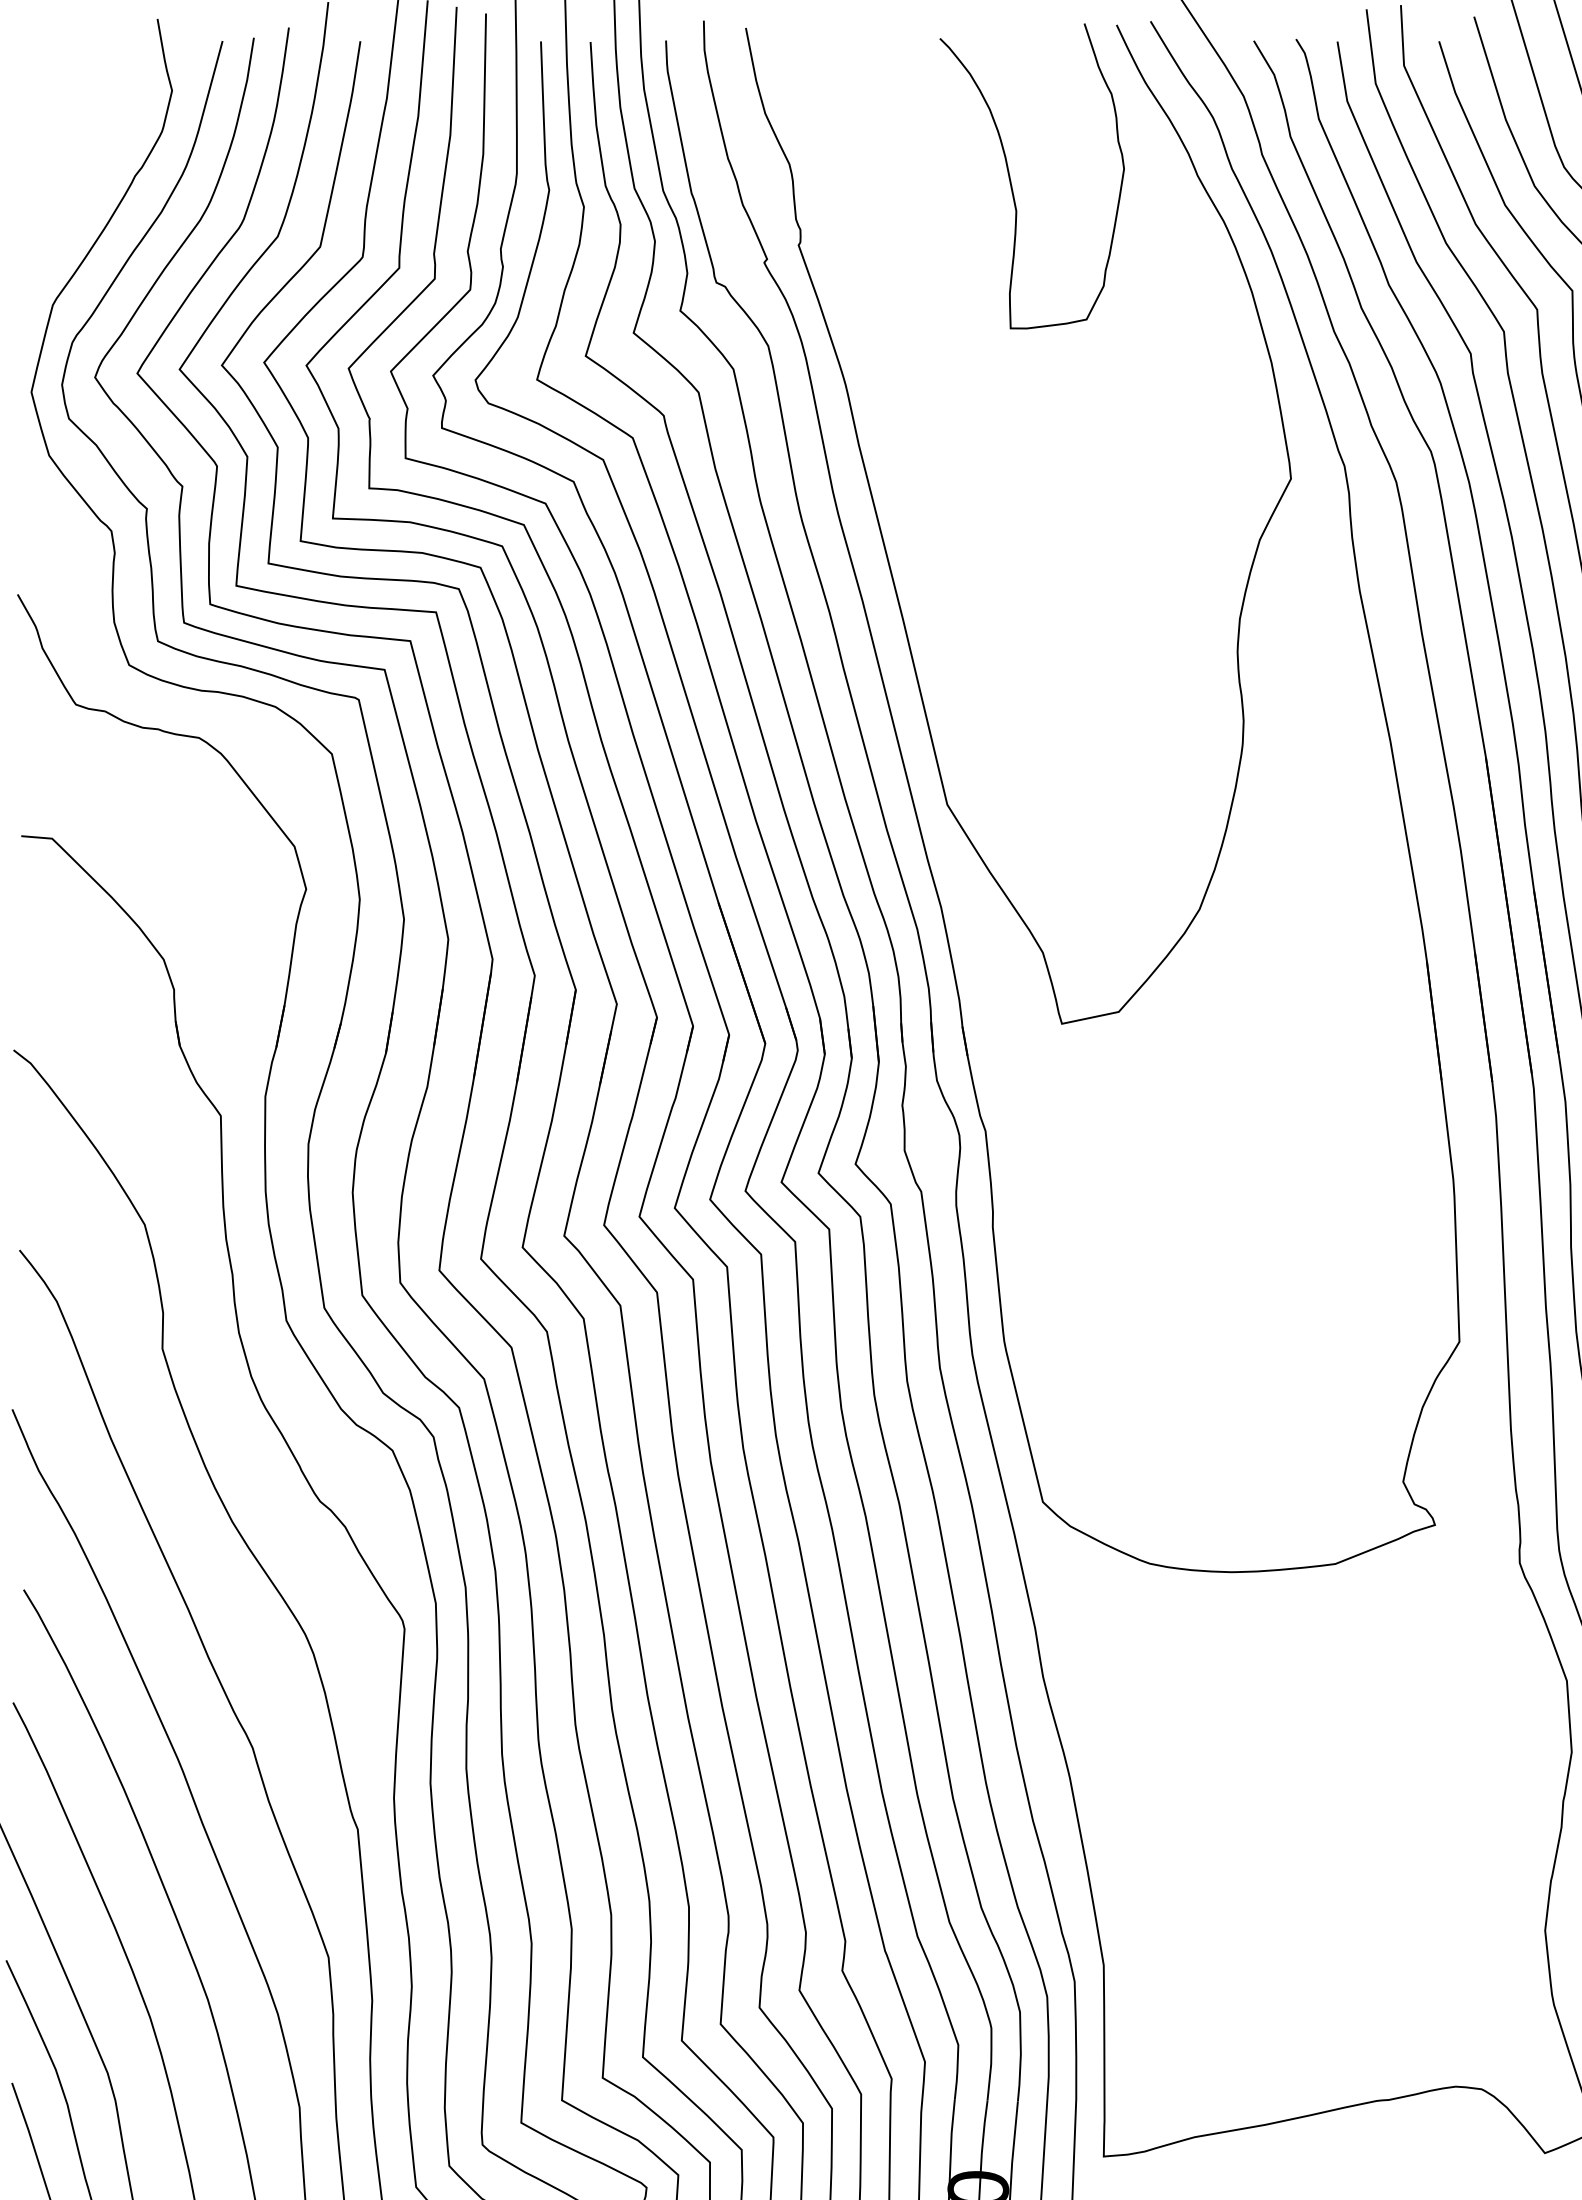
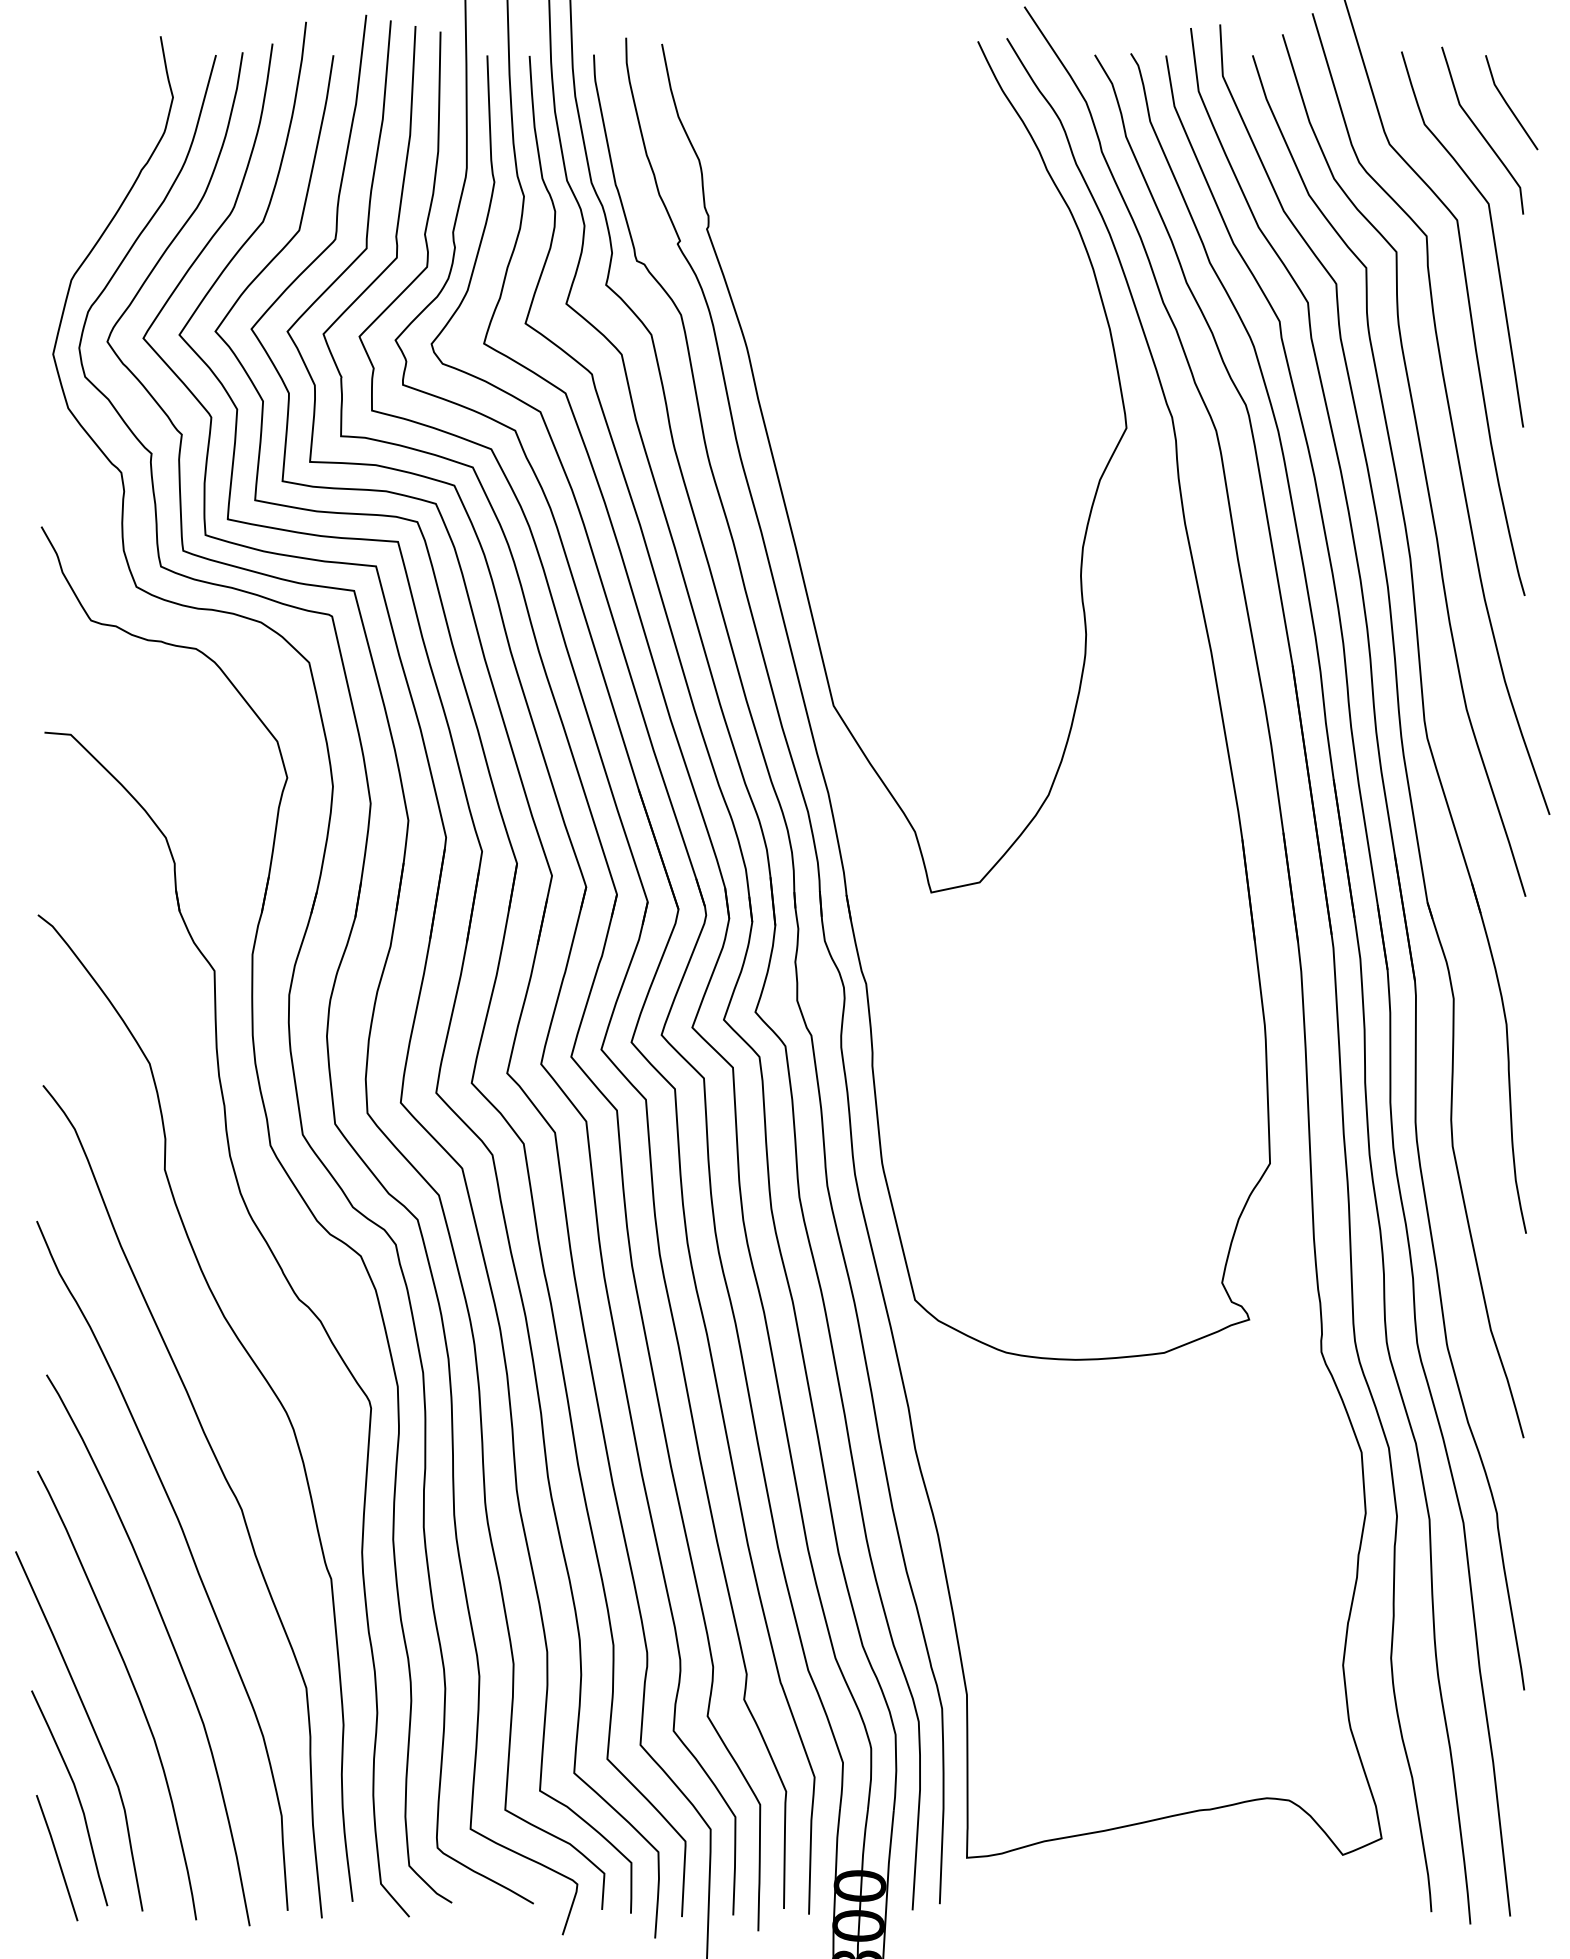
curve: (1011, 181) -> (888, 174), removed

